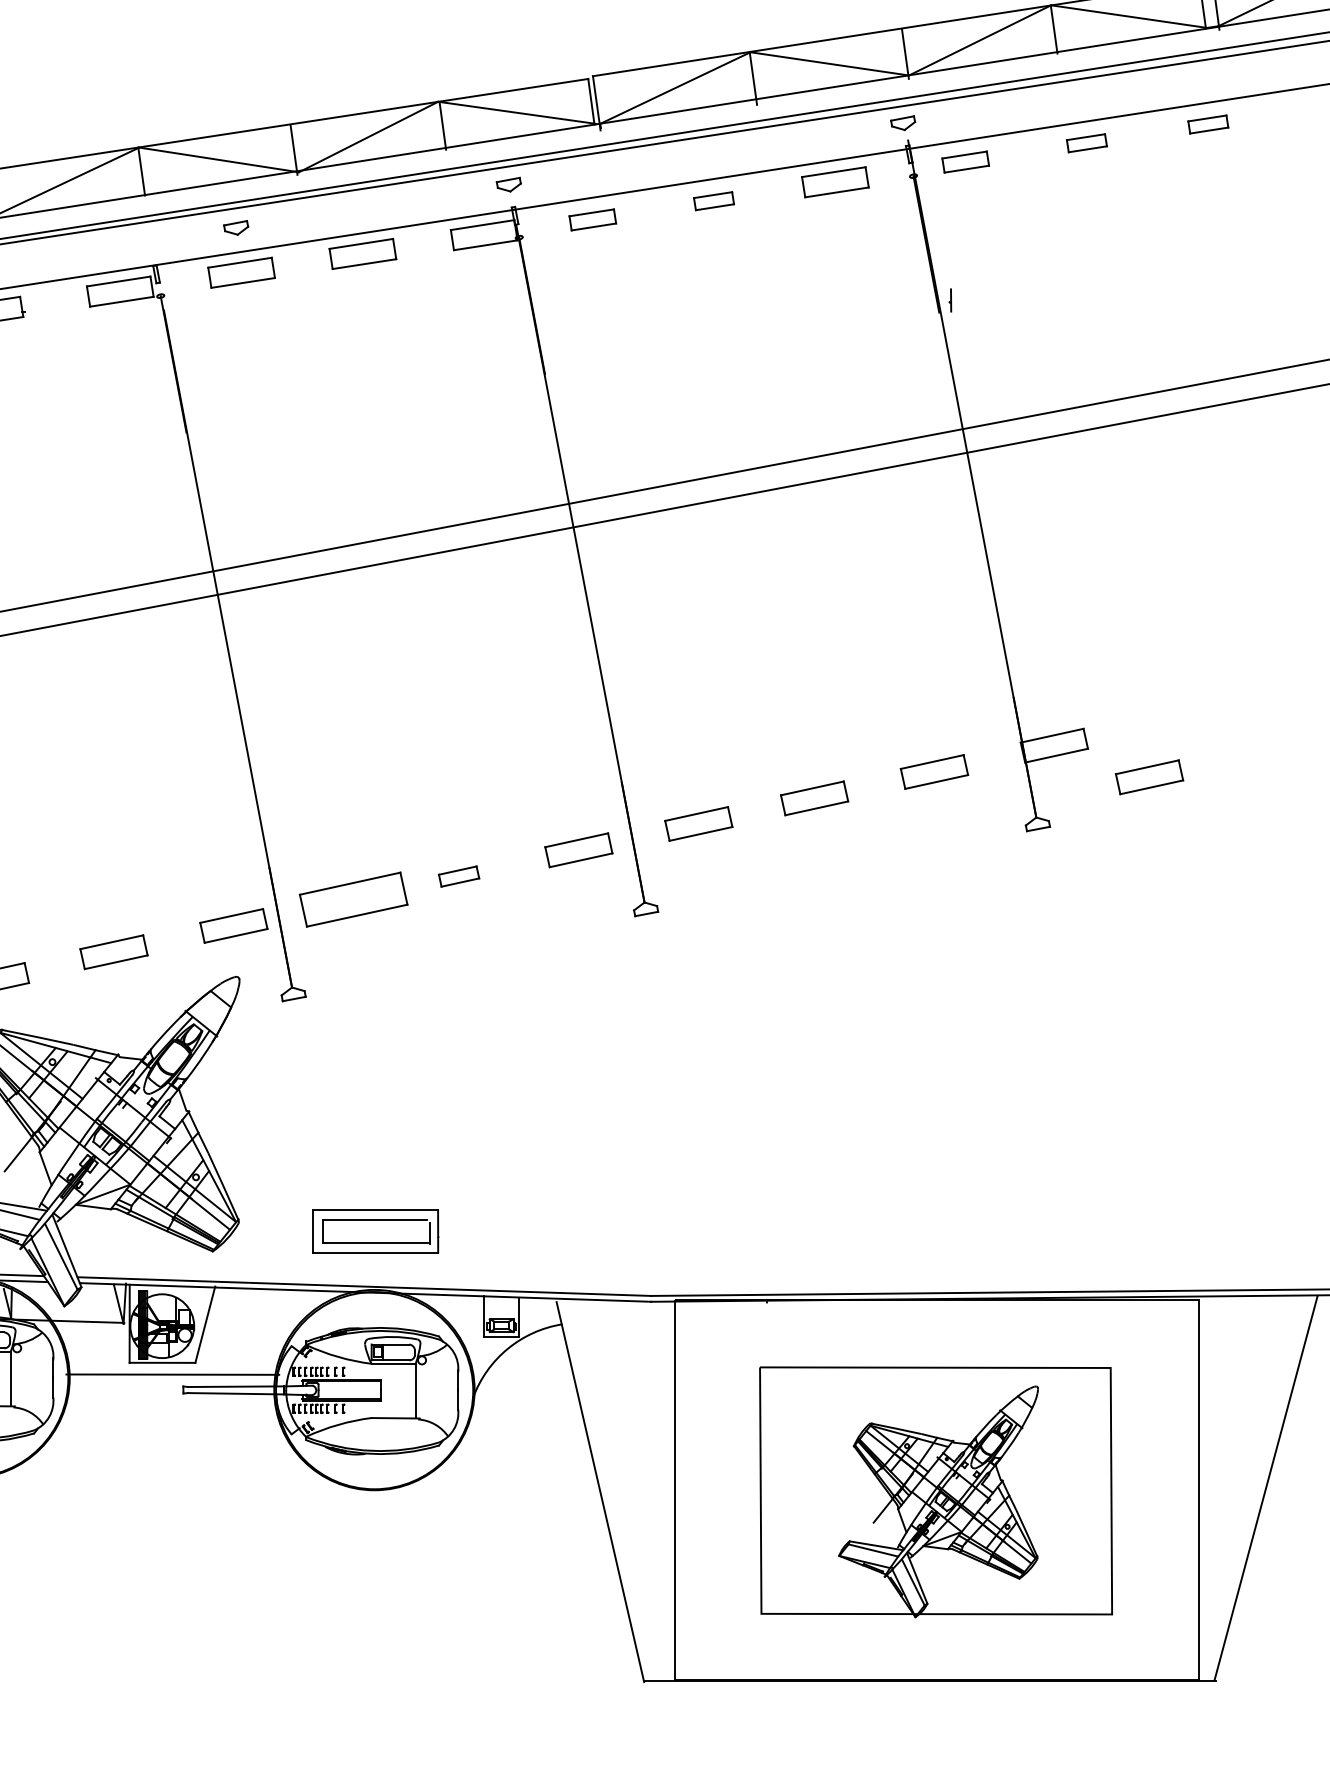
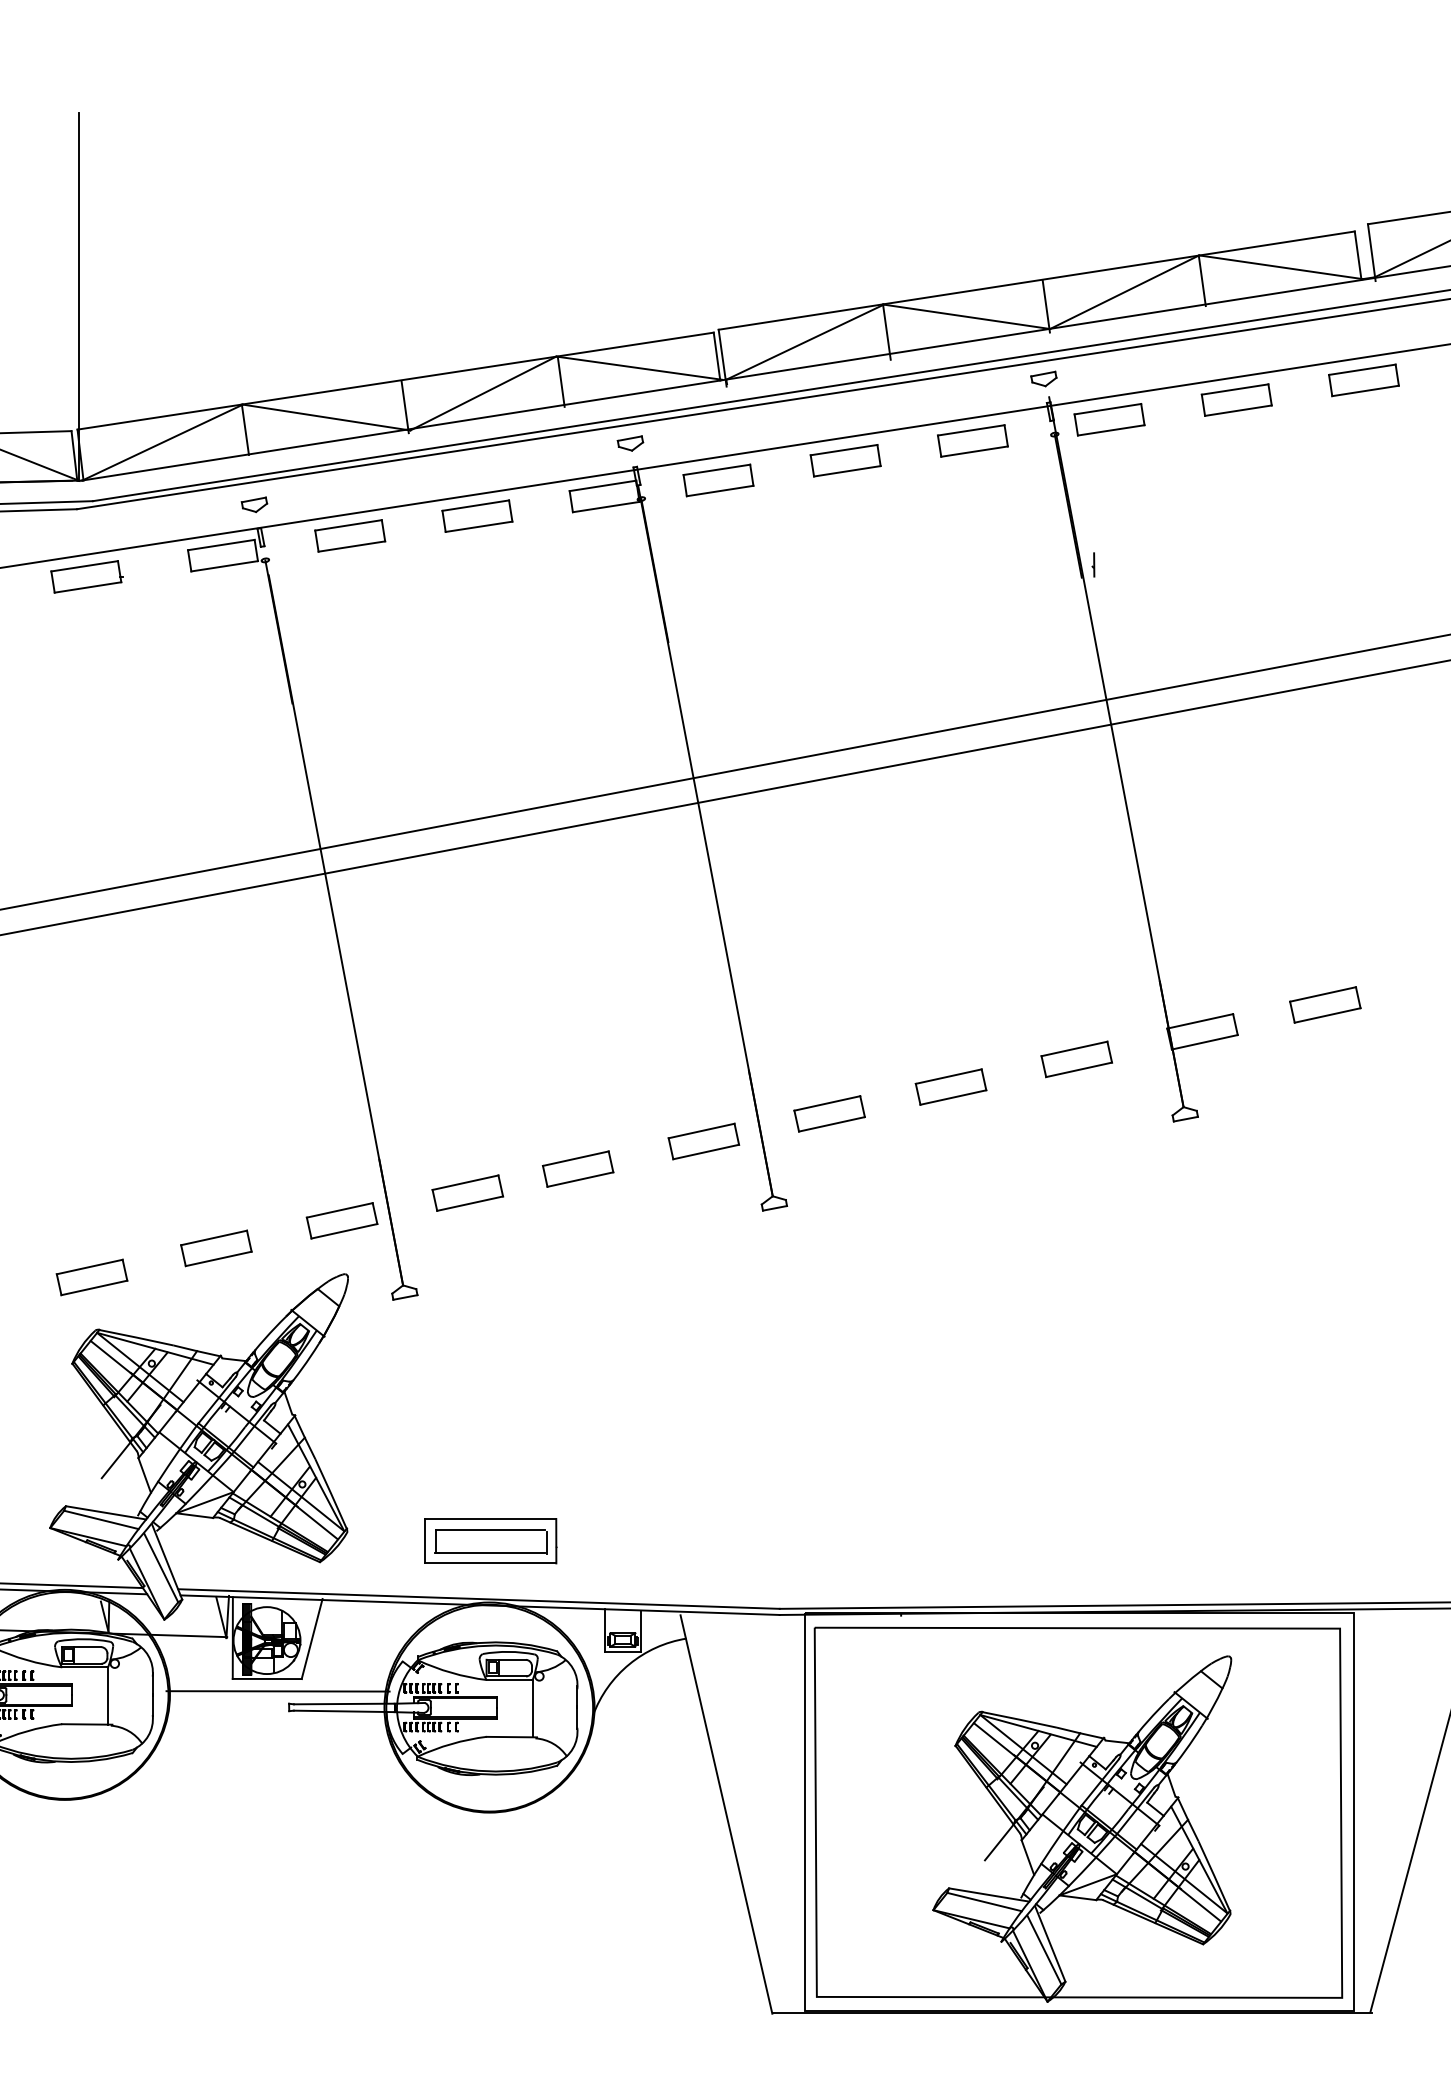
part: (1207, 124) -> (1363, 380), size x1.67
part: (1086, 142) -> (1236, 399), size x1.67
part: (965, 161) -> (1109, 419), size x1.43
part: (713, 200) -> (845, 460), size x1.67
part: (592, 219) -> (718, 480), size x1.43
part: (236, 227) -> (254, 504), moved
part: (1149, 776) -> (1325, 1004), moved
part: (459, 876) -> (578, 1168), size x1.67
part: (353, 898) -> (467, 1192), size x0.62
part: (936, 1492) -> (1078, 1814), size x1.43

